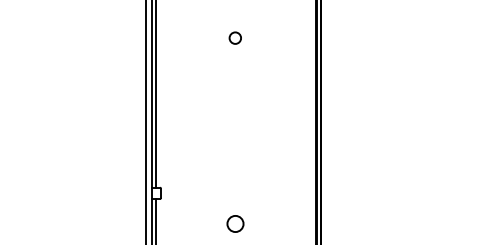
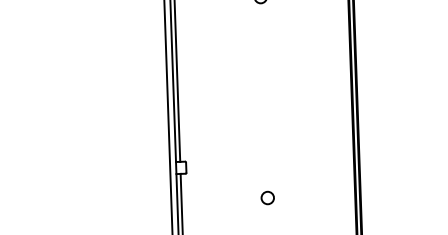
circle: (234, 223) -> (266, 197), size x0.71

